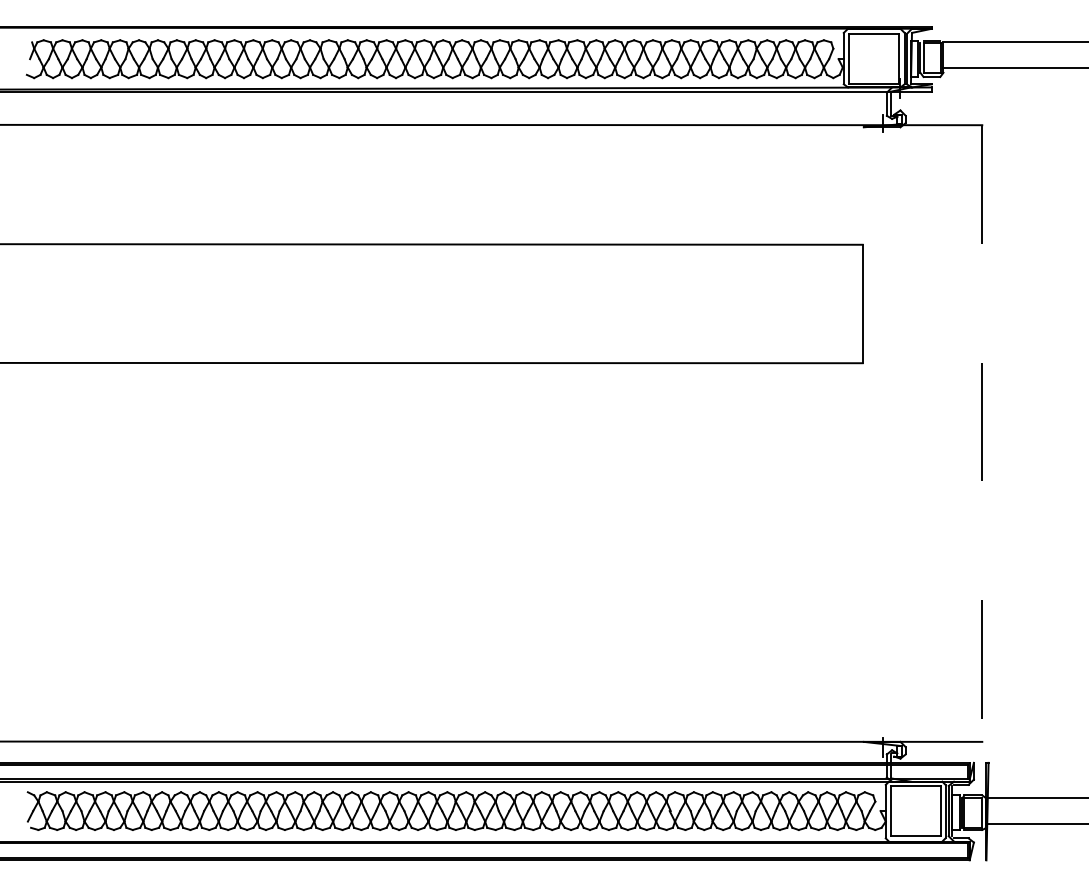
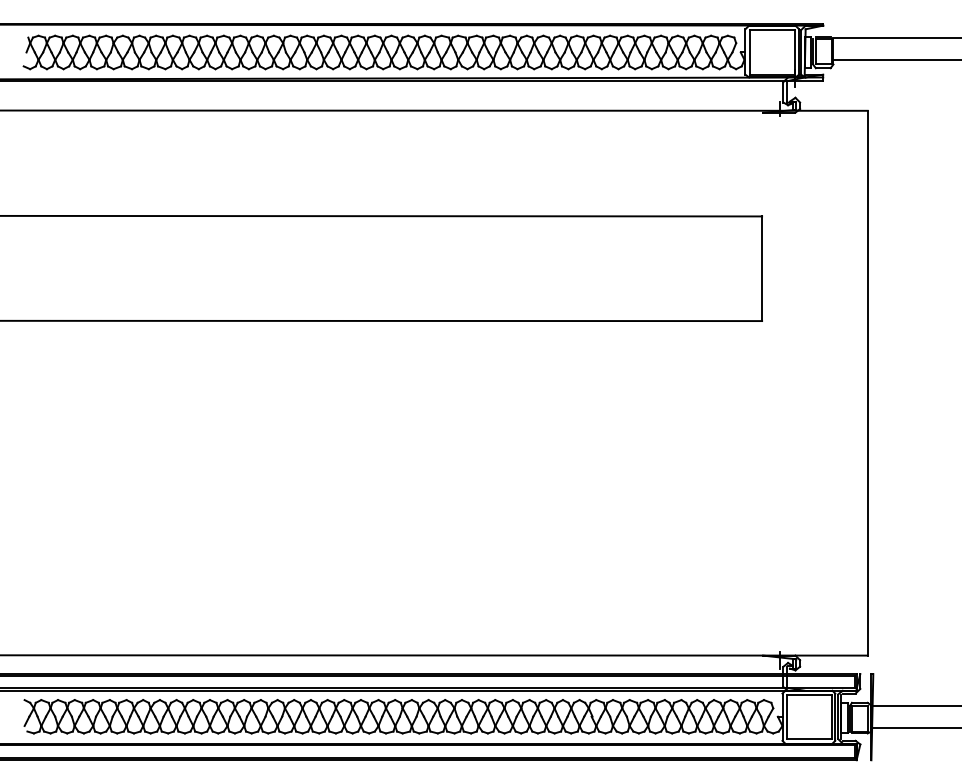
line: (982, 434) -> (867, 384), dashed -> solid

